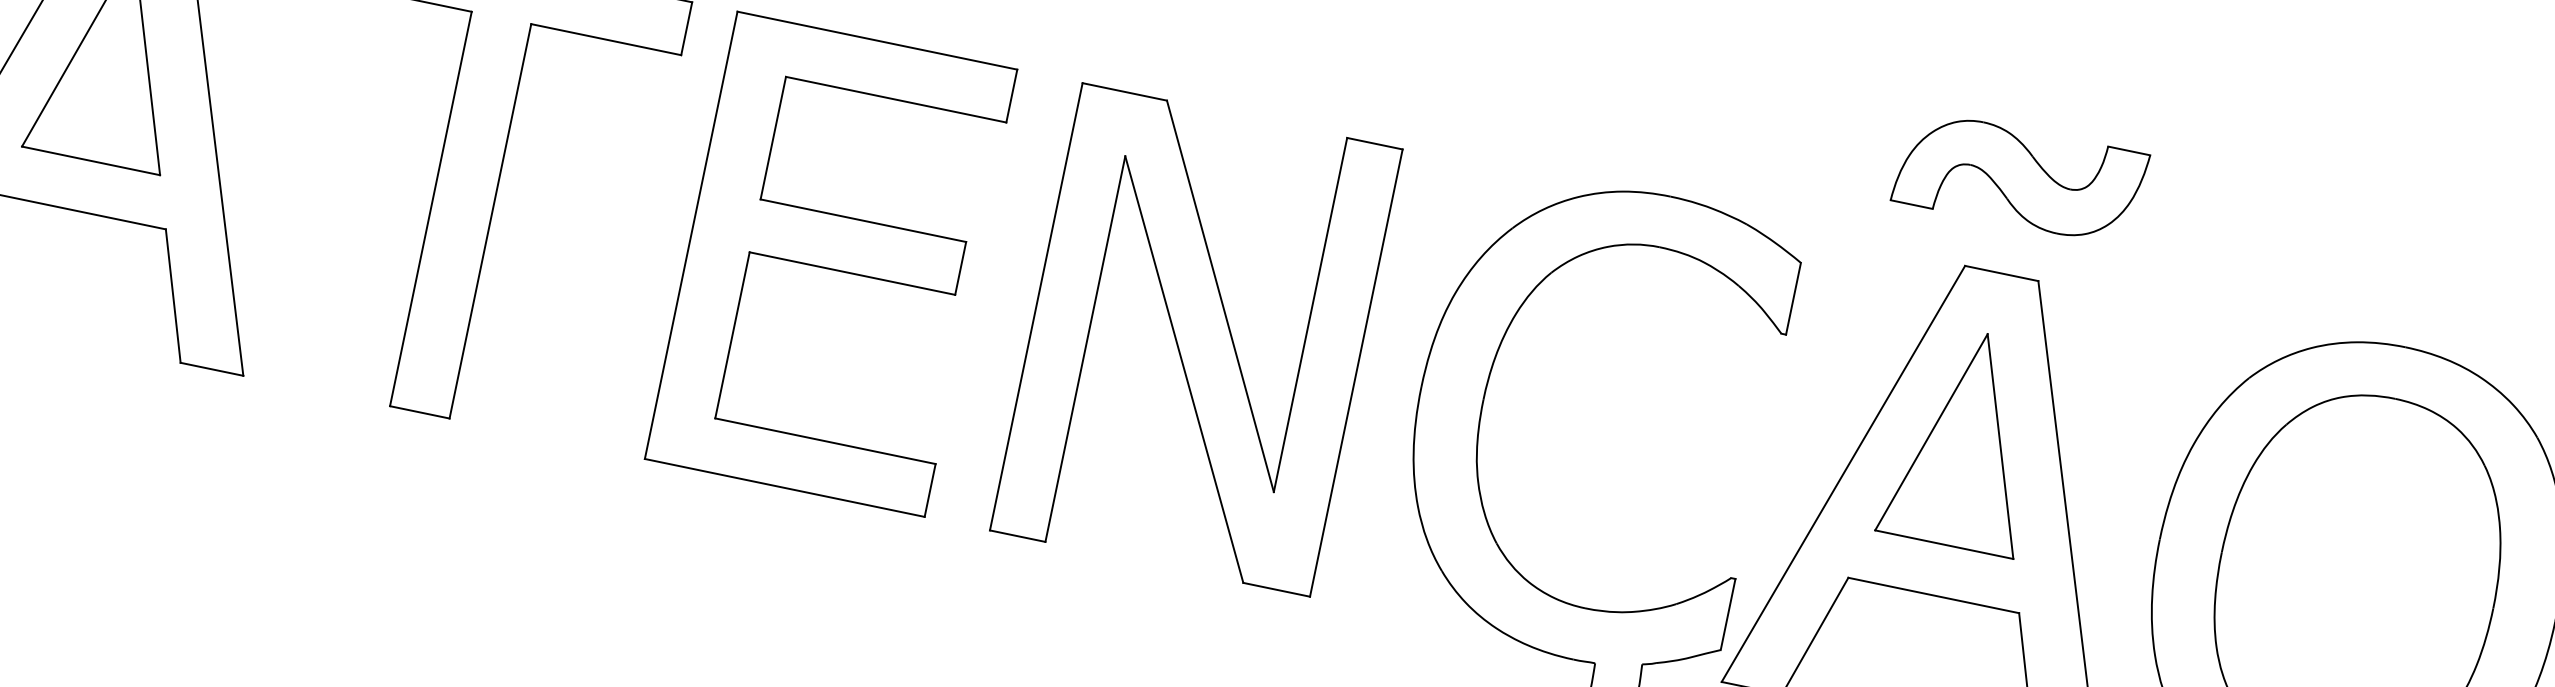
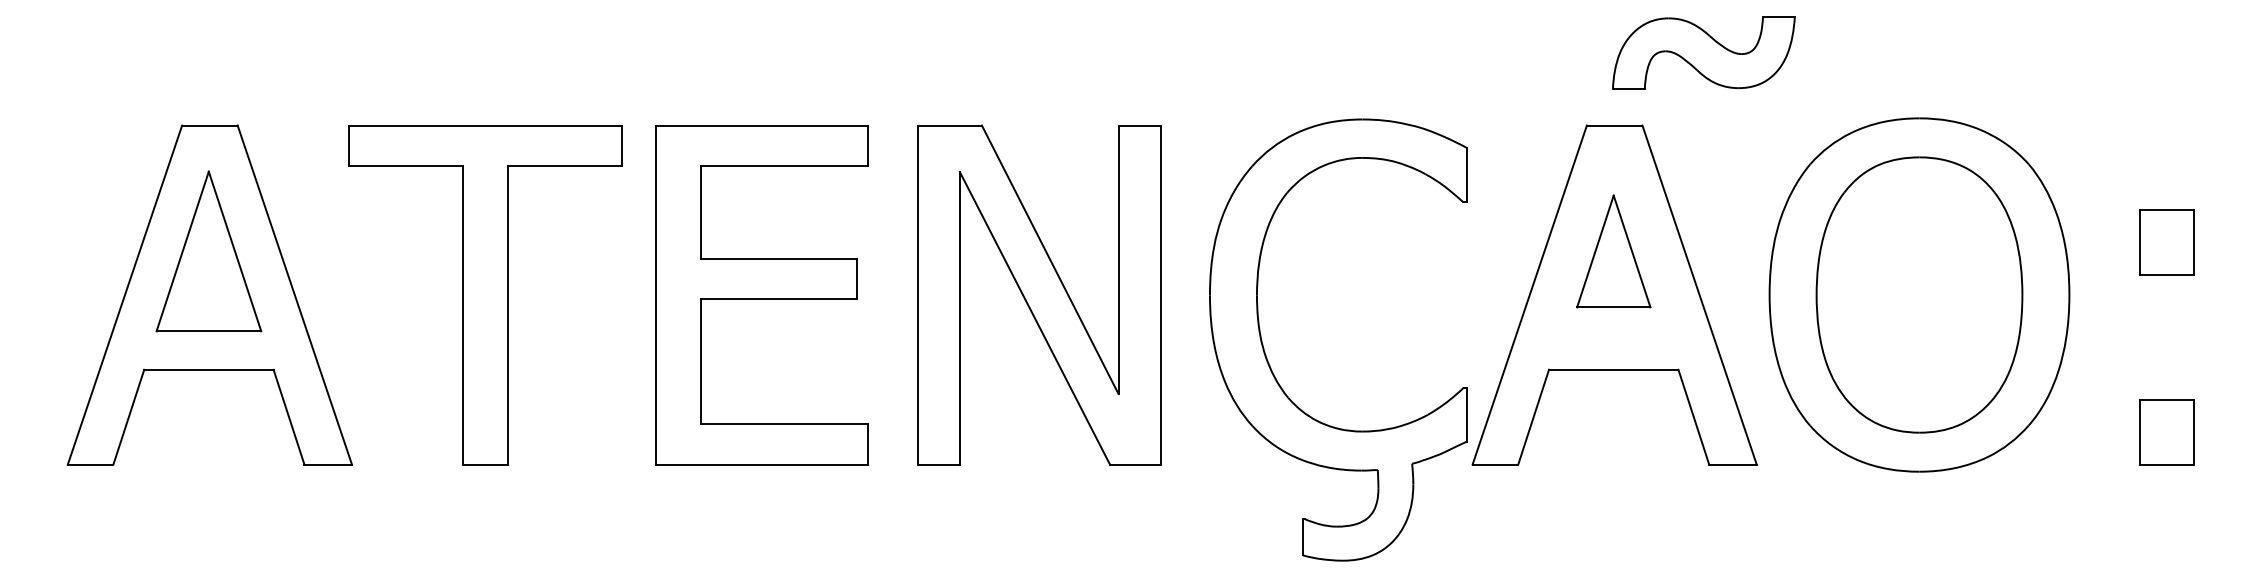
part: (2020, 176) -> (1703, 52), moved
part: (1965, 439) -> (1613, 251), size x0.7

